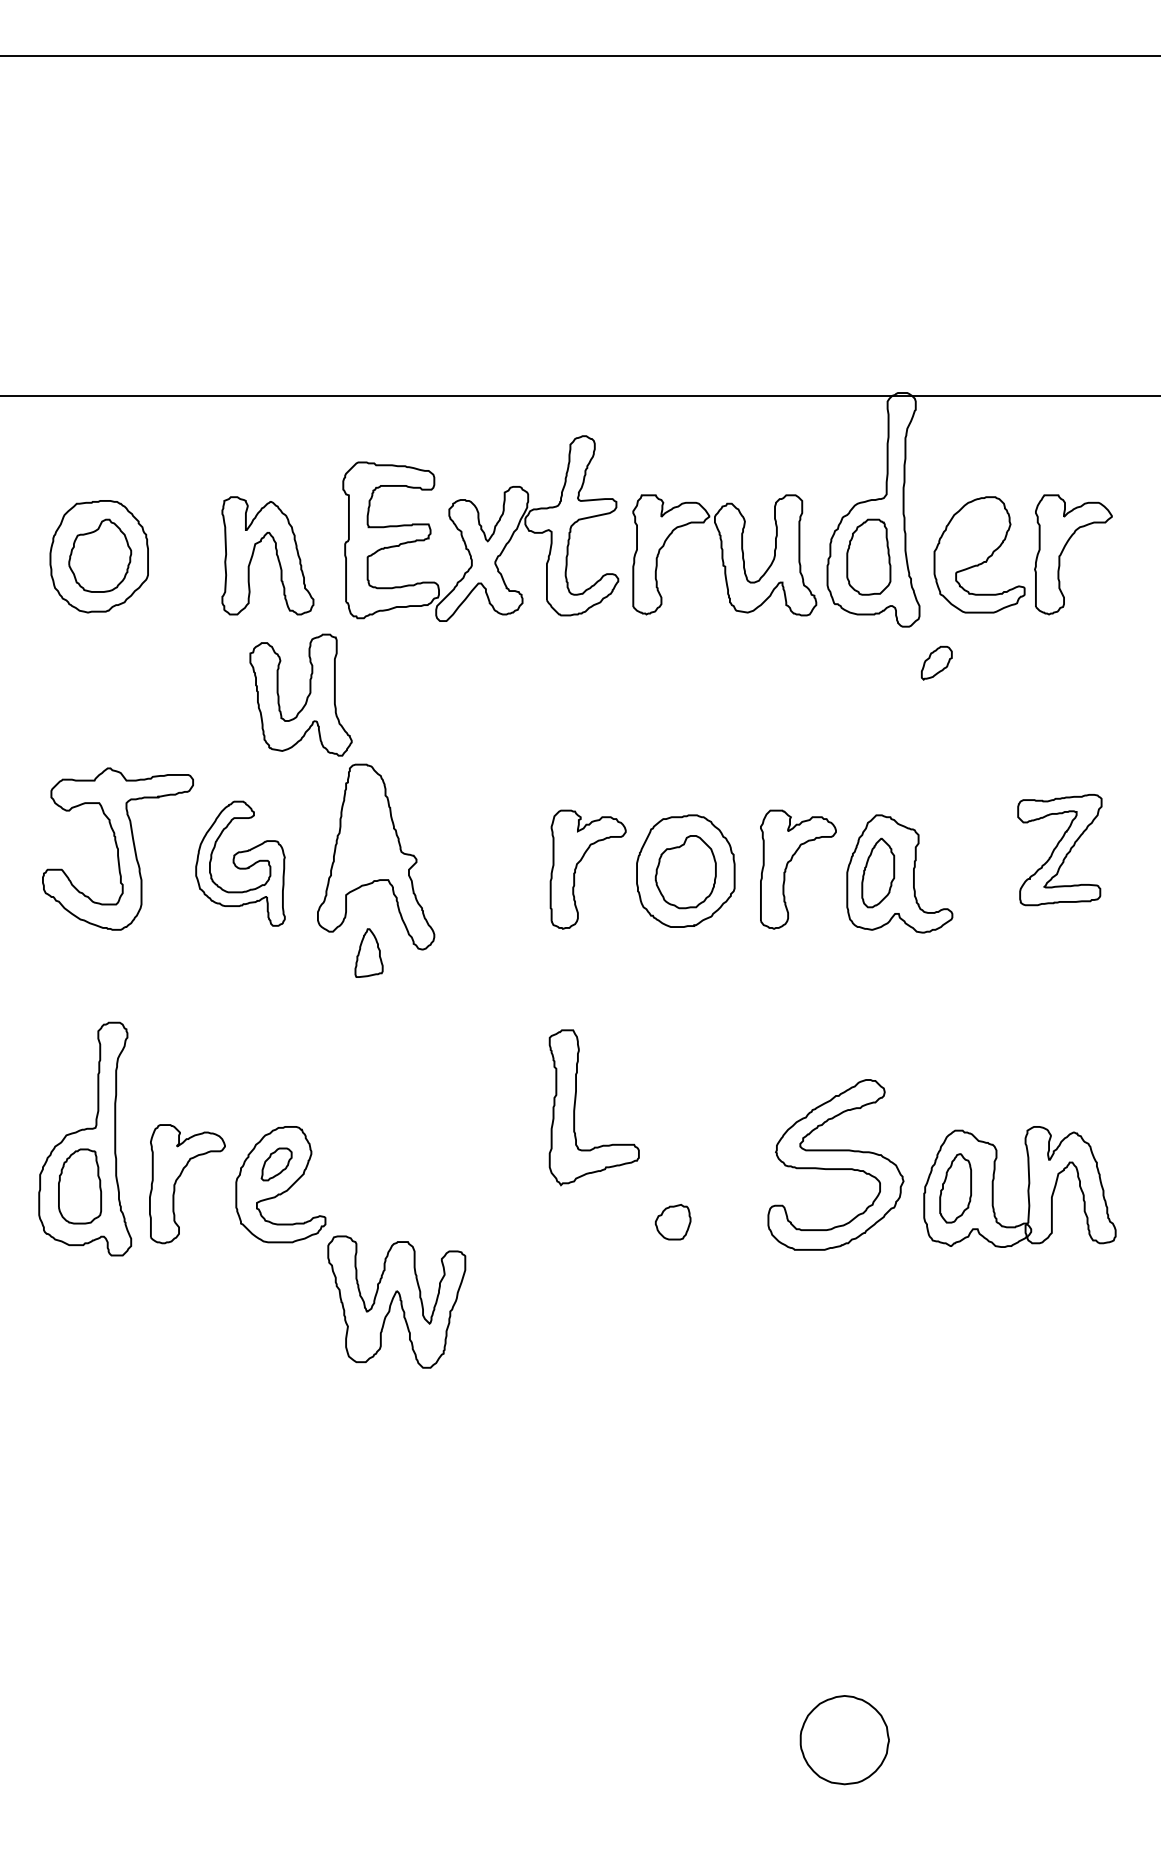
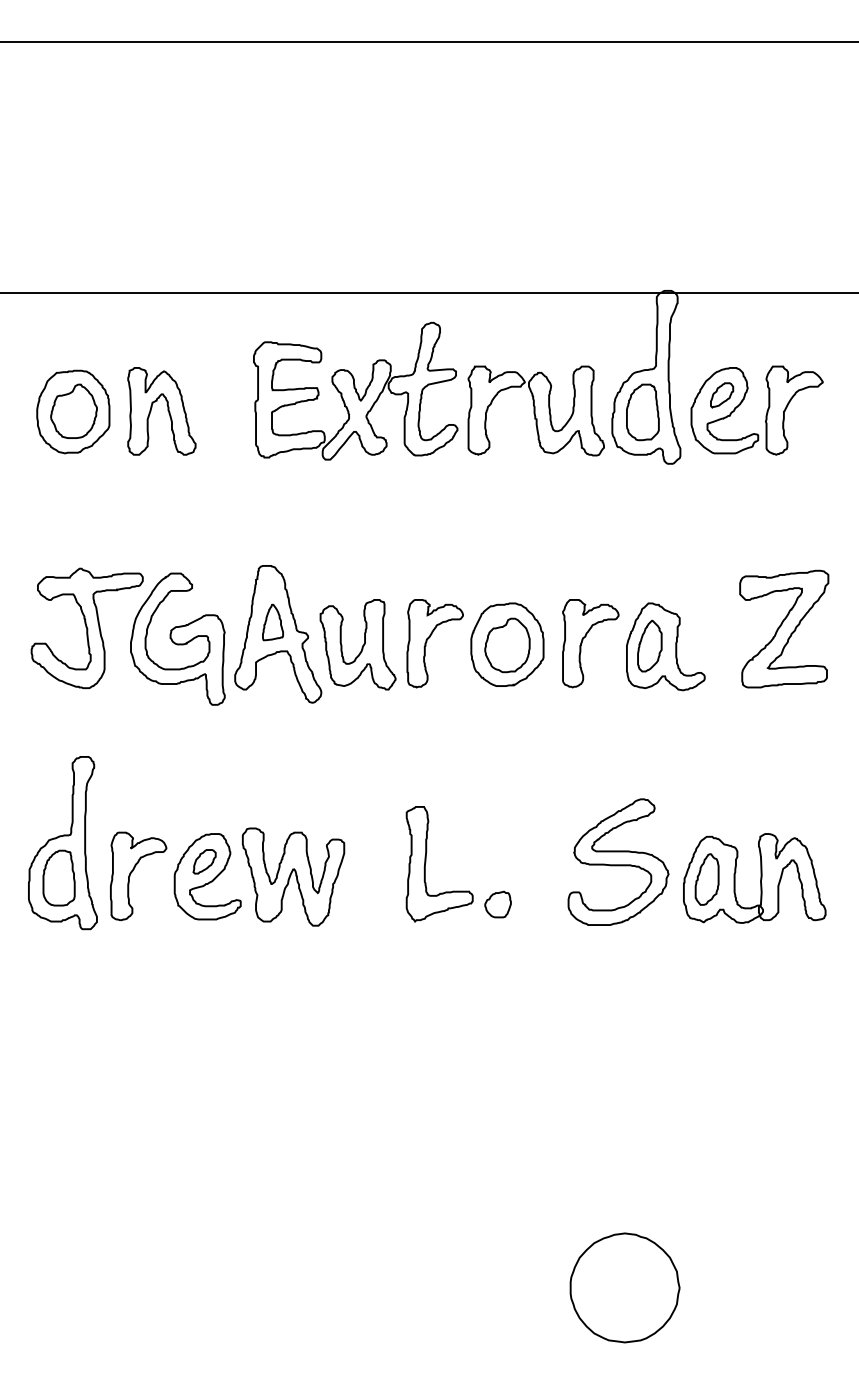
part: (276, 555) -> (168, 411), moved
part: (936, 662) -> (721, 394), moved
part: (306, 697) -> (362, 646), moved
part: (1059, 849) -> (784, 628), size x1.43
part: (240, 863) -> (177, 639), size x1.43
part: (368, 952) -> (272, 622), moved
curve: (575, 1107) -> (425, 864), moved
part: (396, 1301) -> (293, 876), moved
part: (844, 1739) -> (624, 1287), size x1.67

